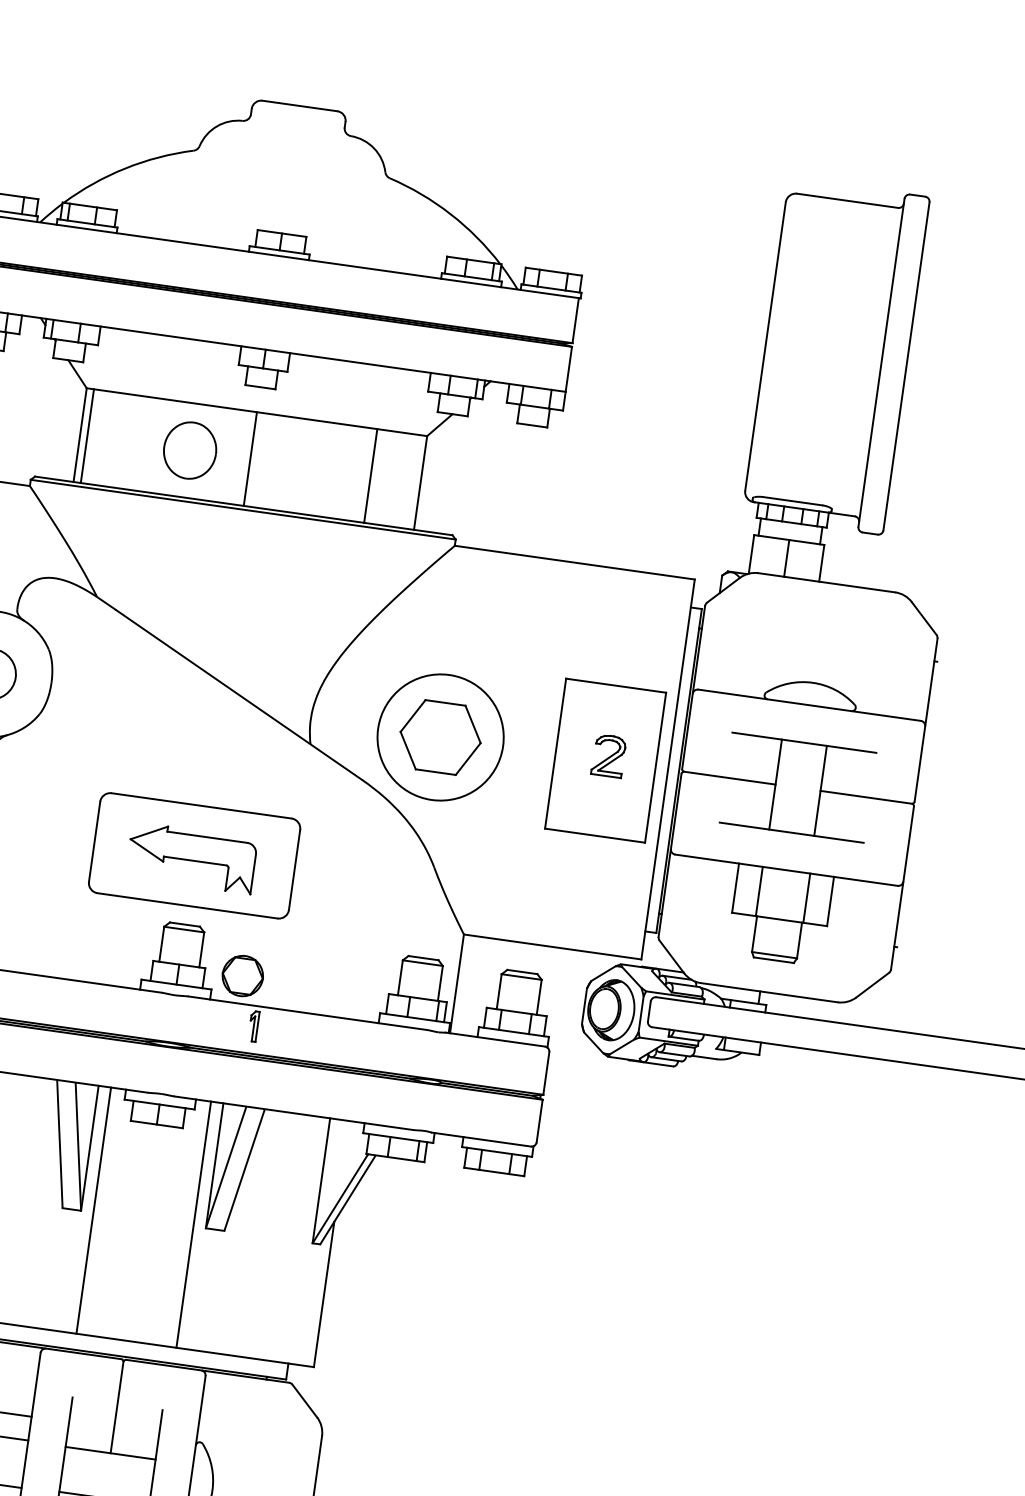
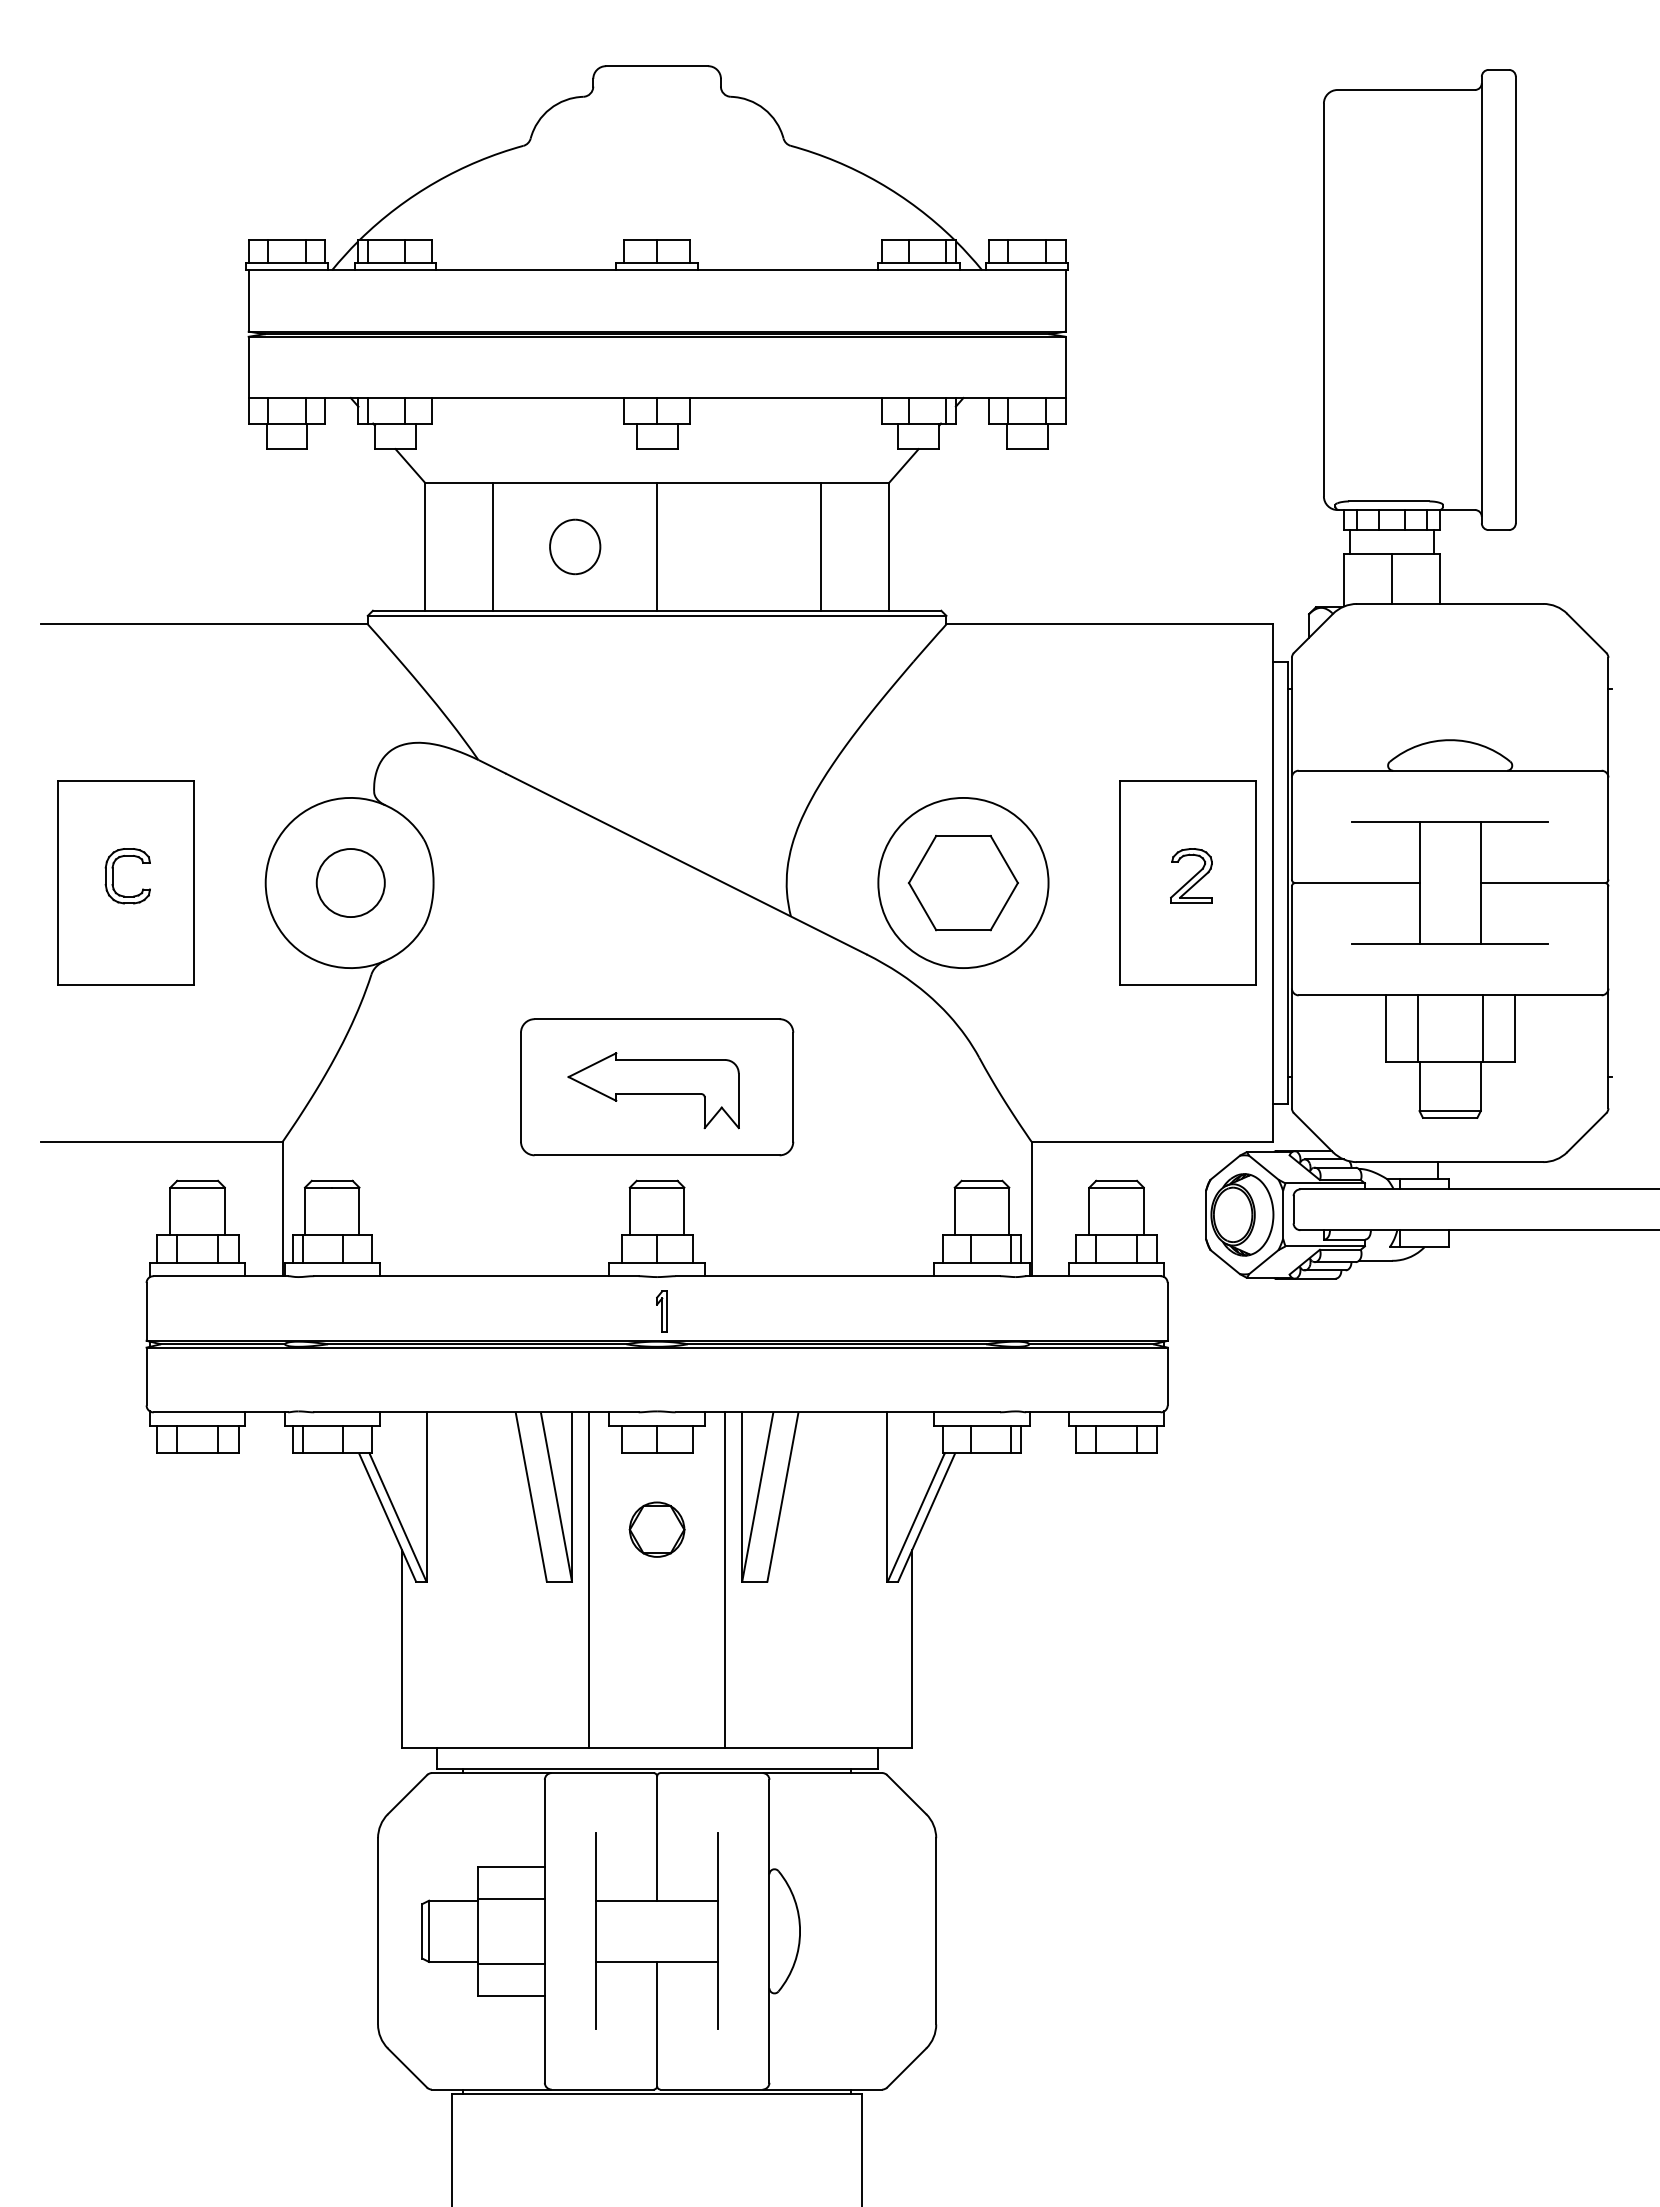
line: (87, 435) -> (493, 546), moved
part: (190, 450) -> (575, 546), size x0.71
part: (242, 975) -> (656, 1529), moved
part: (253, 1026) -> (661, 1311), moved

